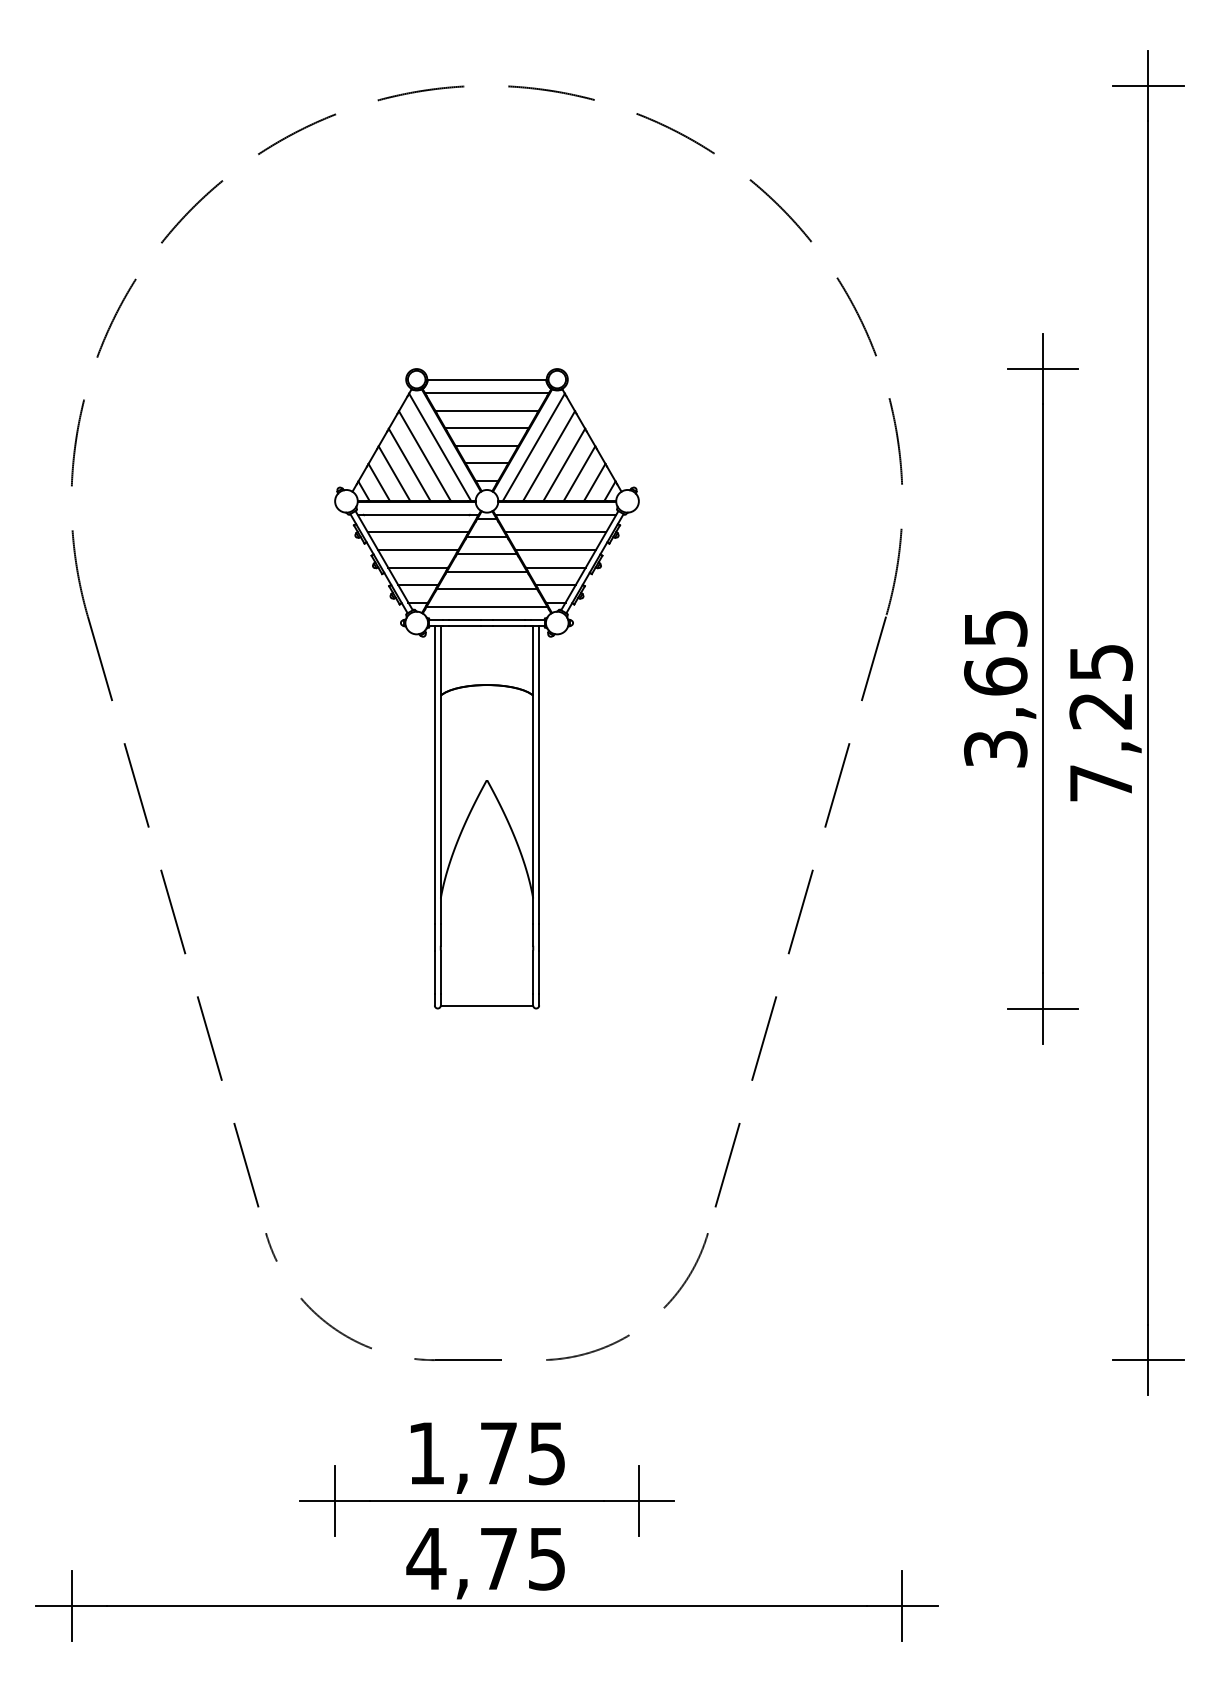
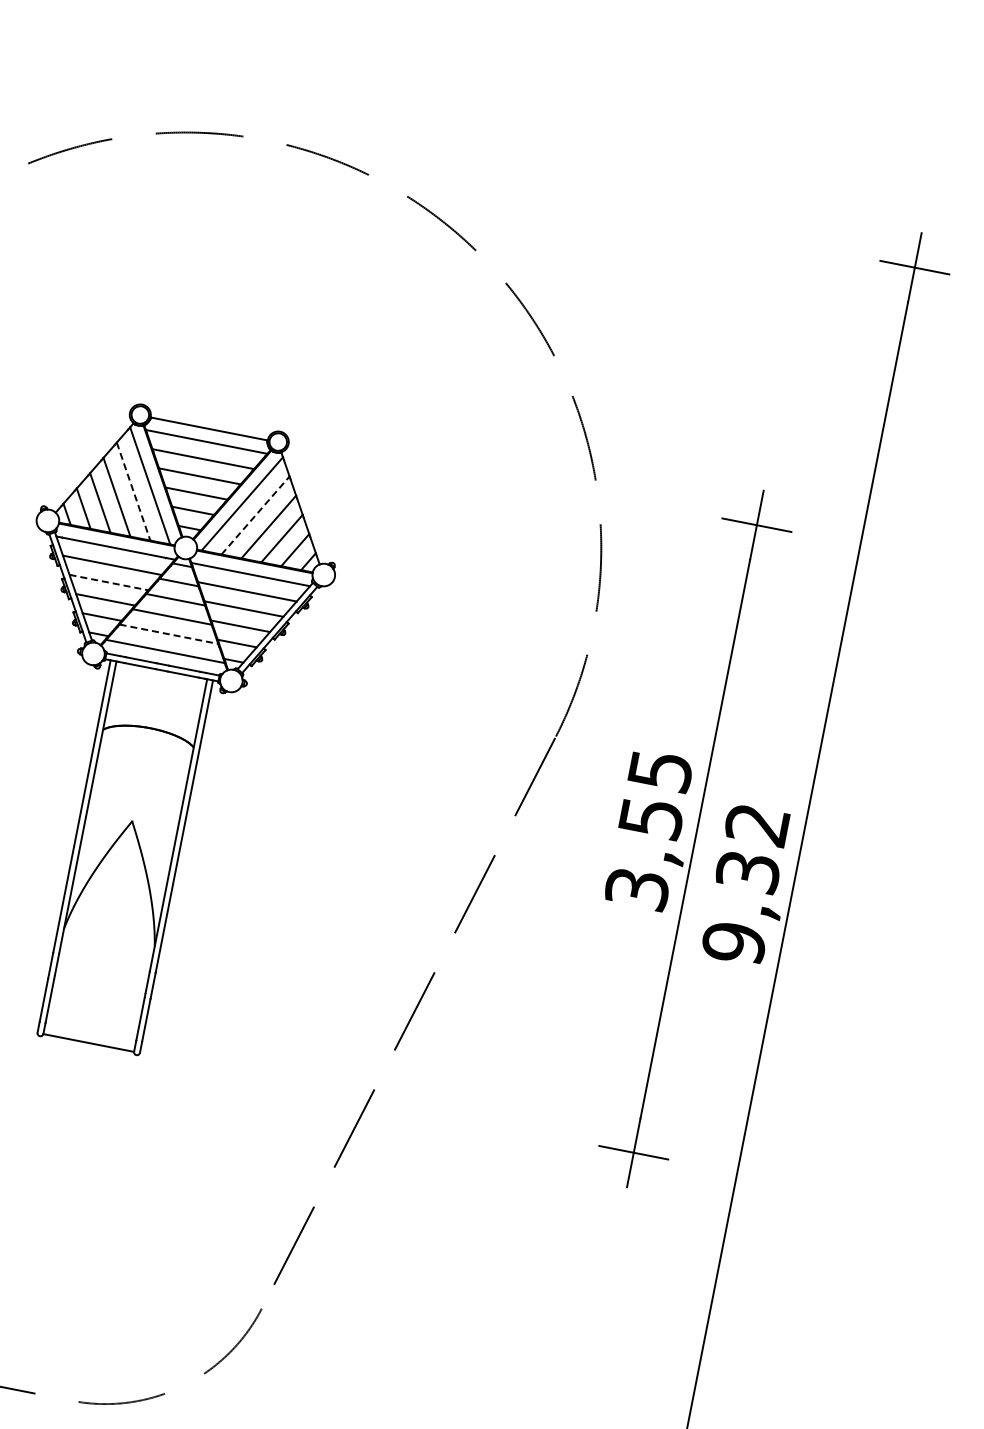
line: (424, 456) -> (133, 491), solid -> dashed
line: (549, 456) -> (255, 516), solid -> dashed
line: (418, 550) -> (109, 583), solid -> dashed
line: (487, 589) -> (169, 634), solid -> dashed
text: (995, 676) -> (651, 817), 3,65 -> 3,55
text: (1101, 723) -> (746, 884), 7,25 -> 9,32

